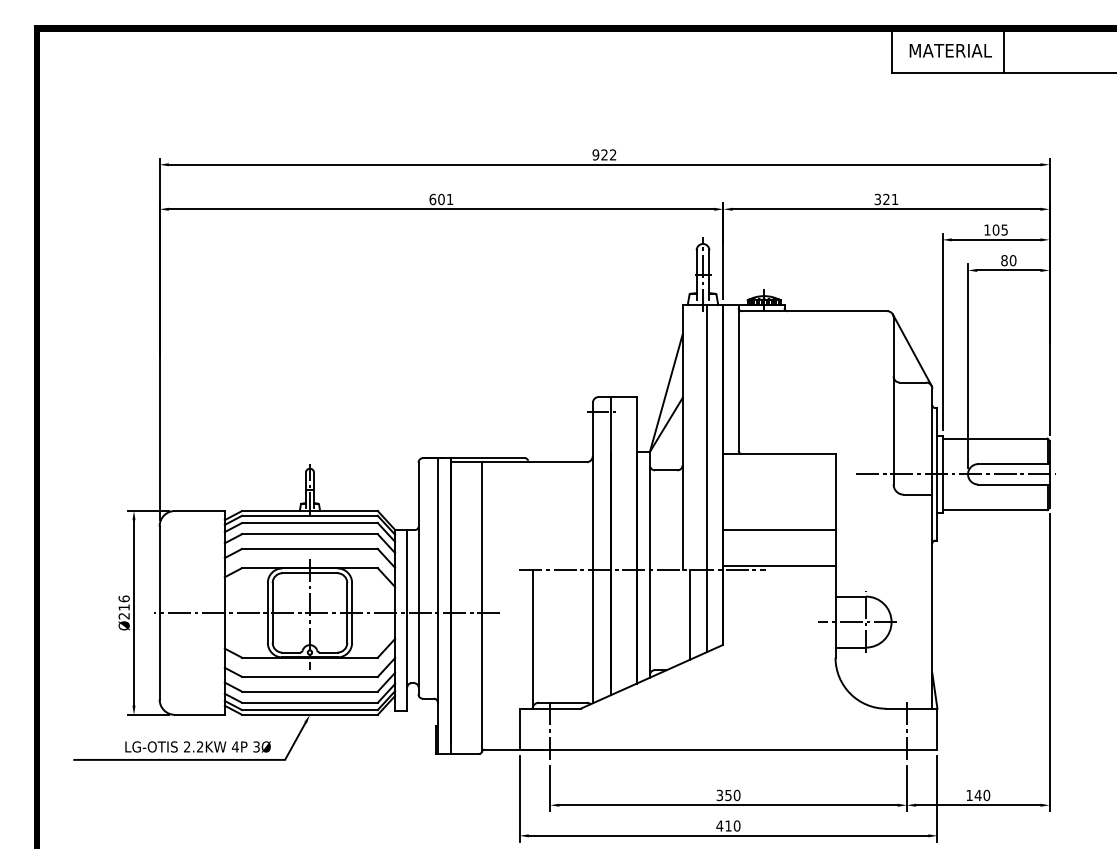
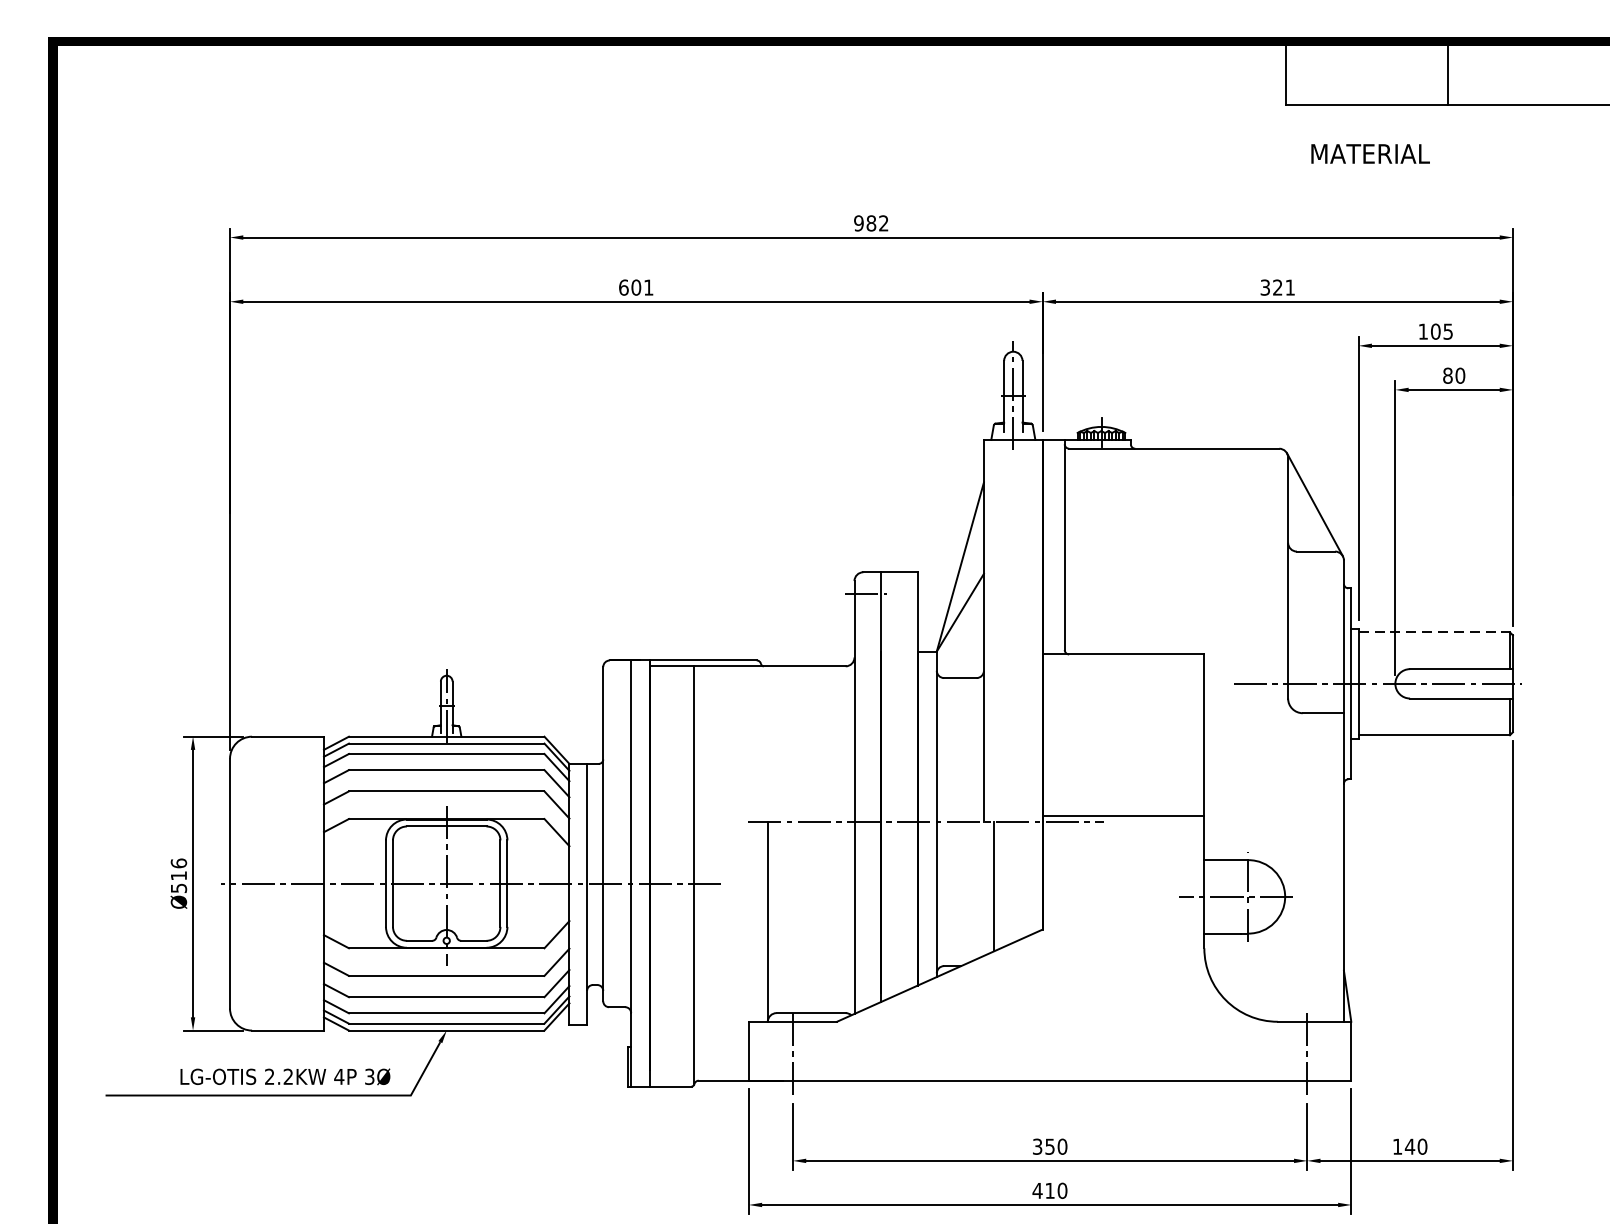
text: (950, 50) -> (1370, 153), moved
text: (604, 154) -> (871, 222), 922 -> 982
line: (995, 438) -> (1434, 632), solid -> dashed
line: (707, 478) -> (1019, 689), removed
line: (779, 530) -> (1123, 764), removed
text: (123, 616) -> (177, 888), Ø216 -> Ø516

